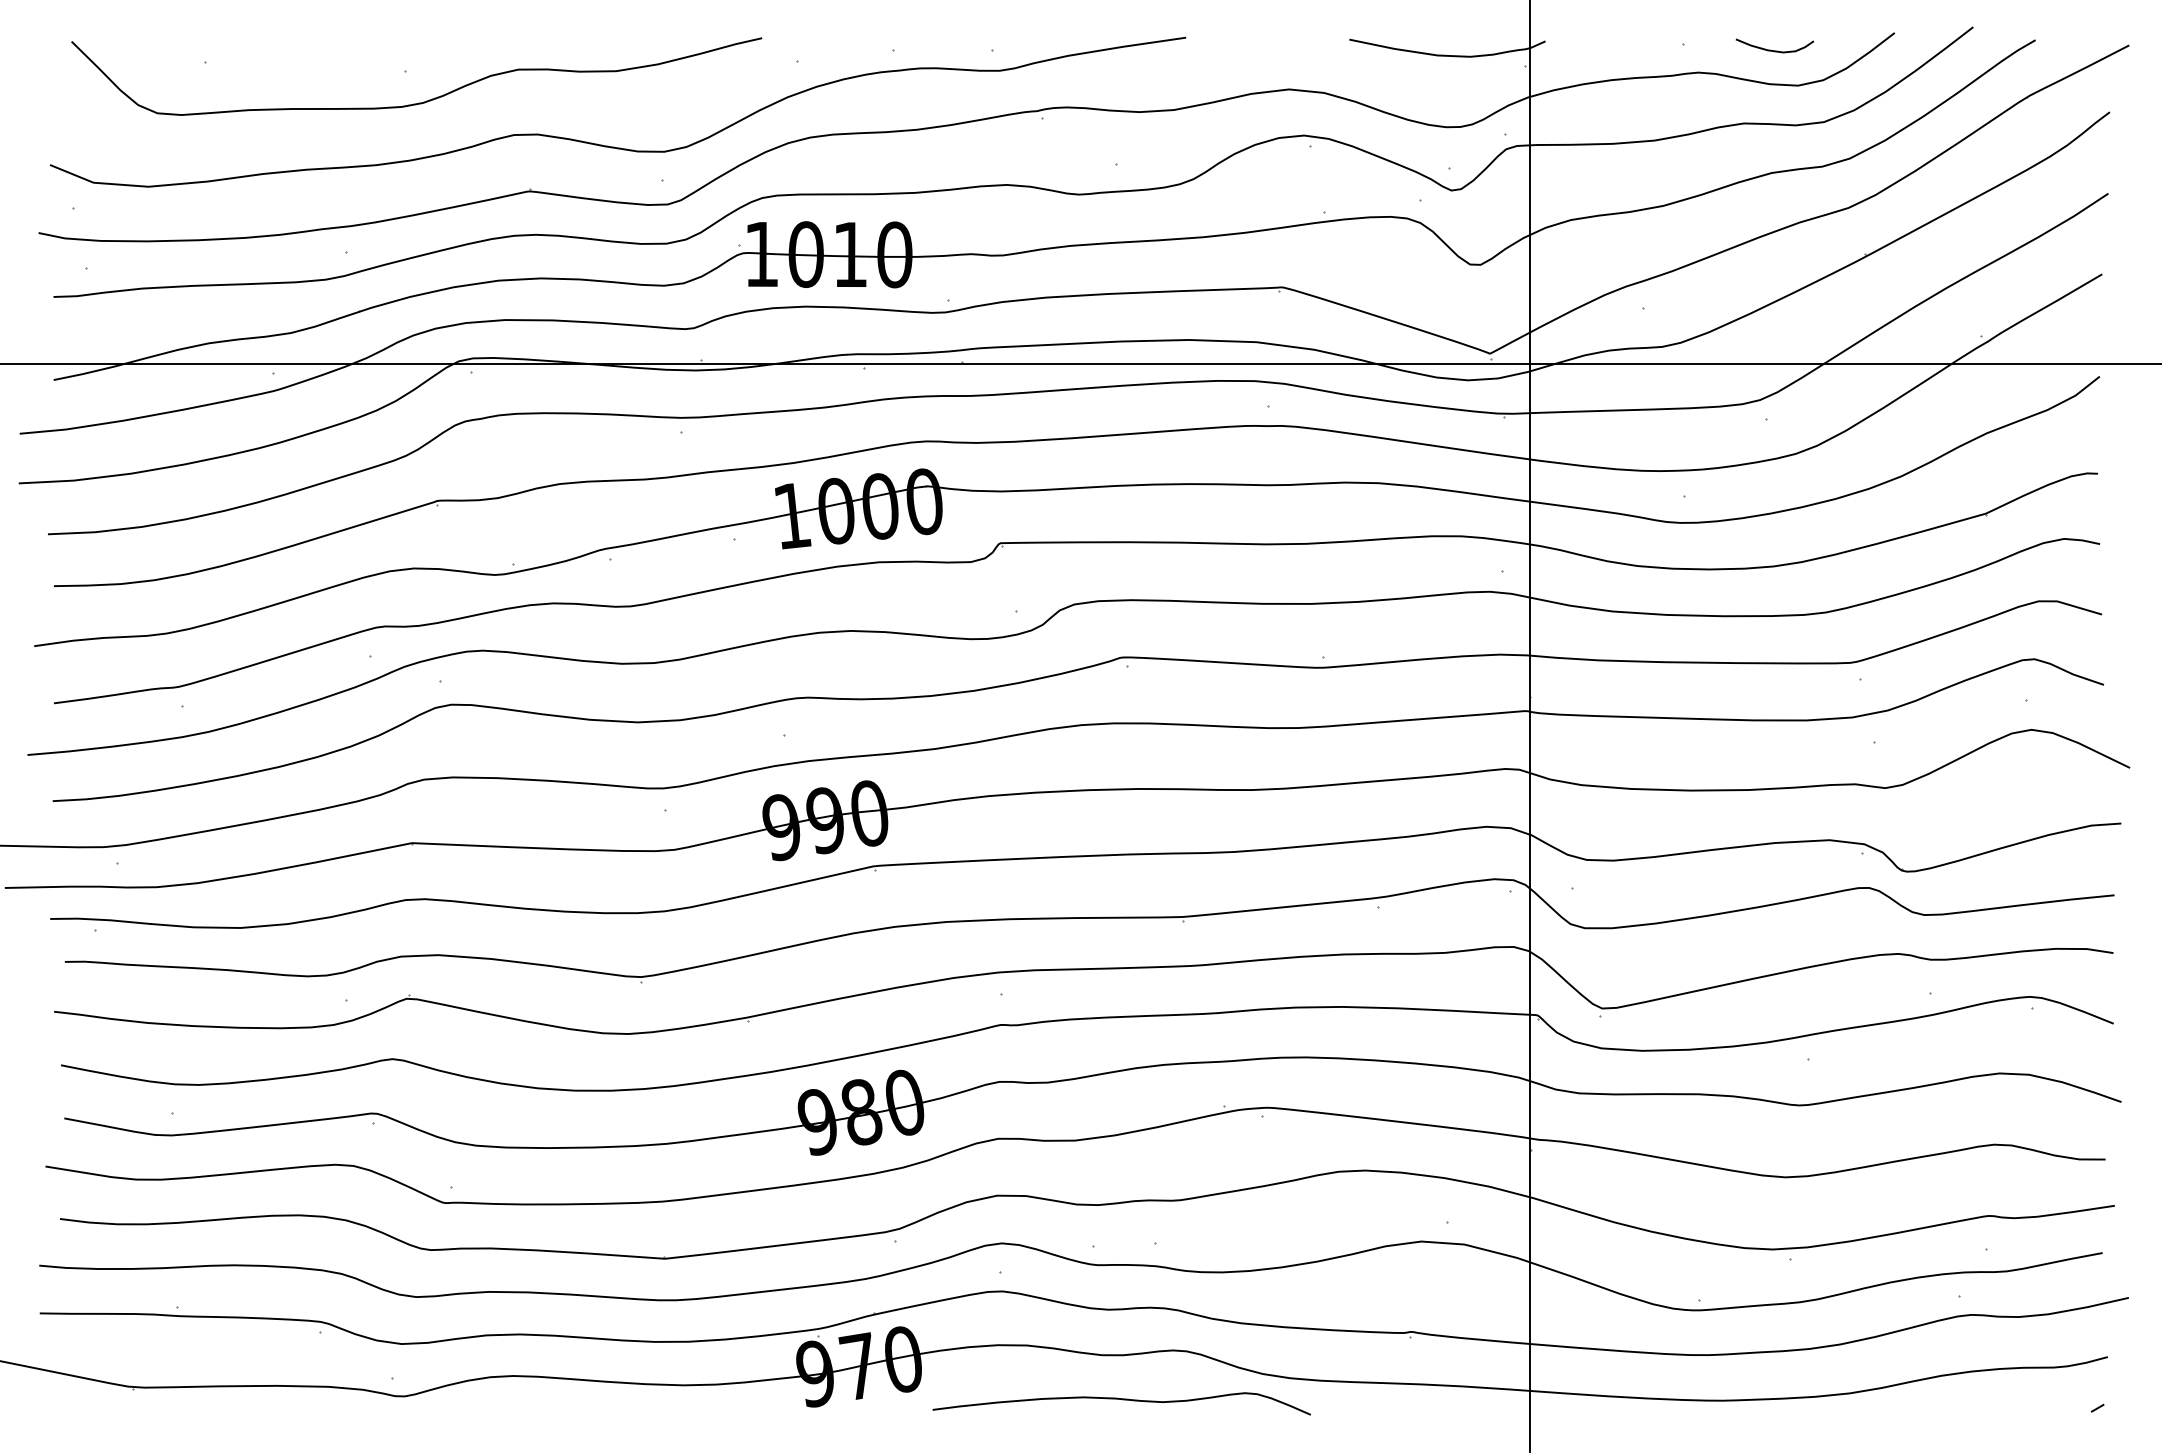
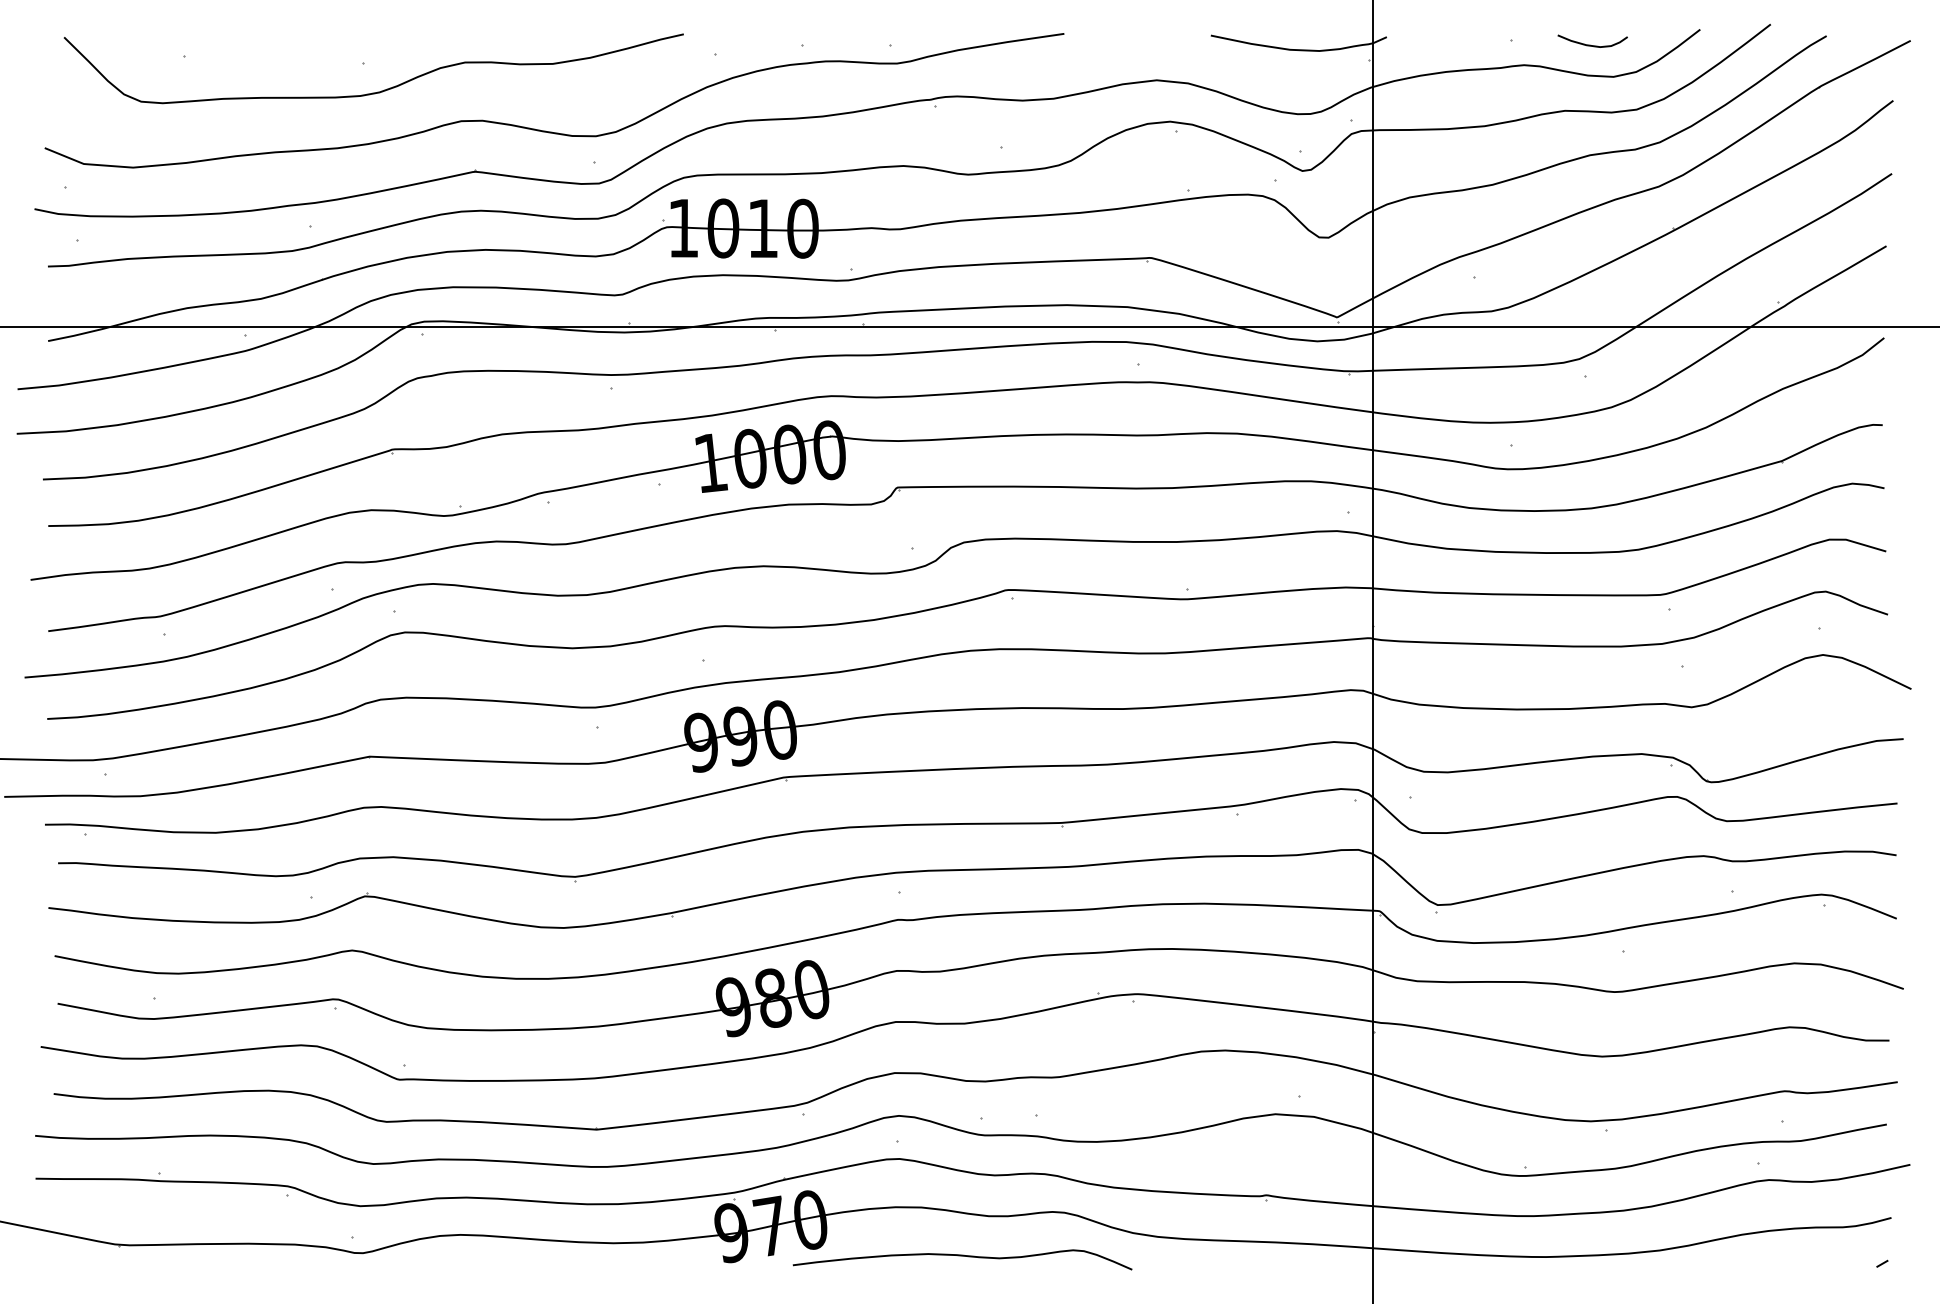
curve: (1121, 1400) -> (962, 1256), moved

